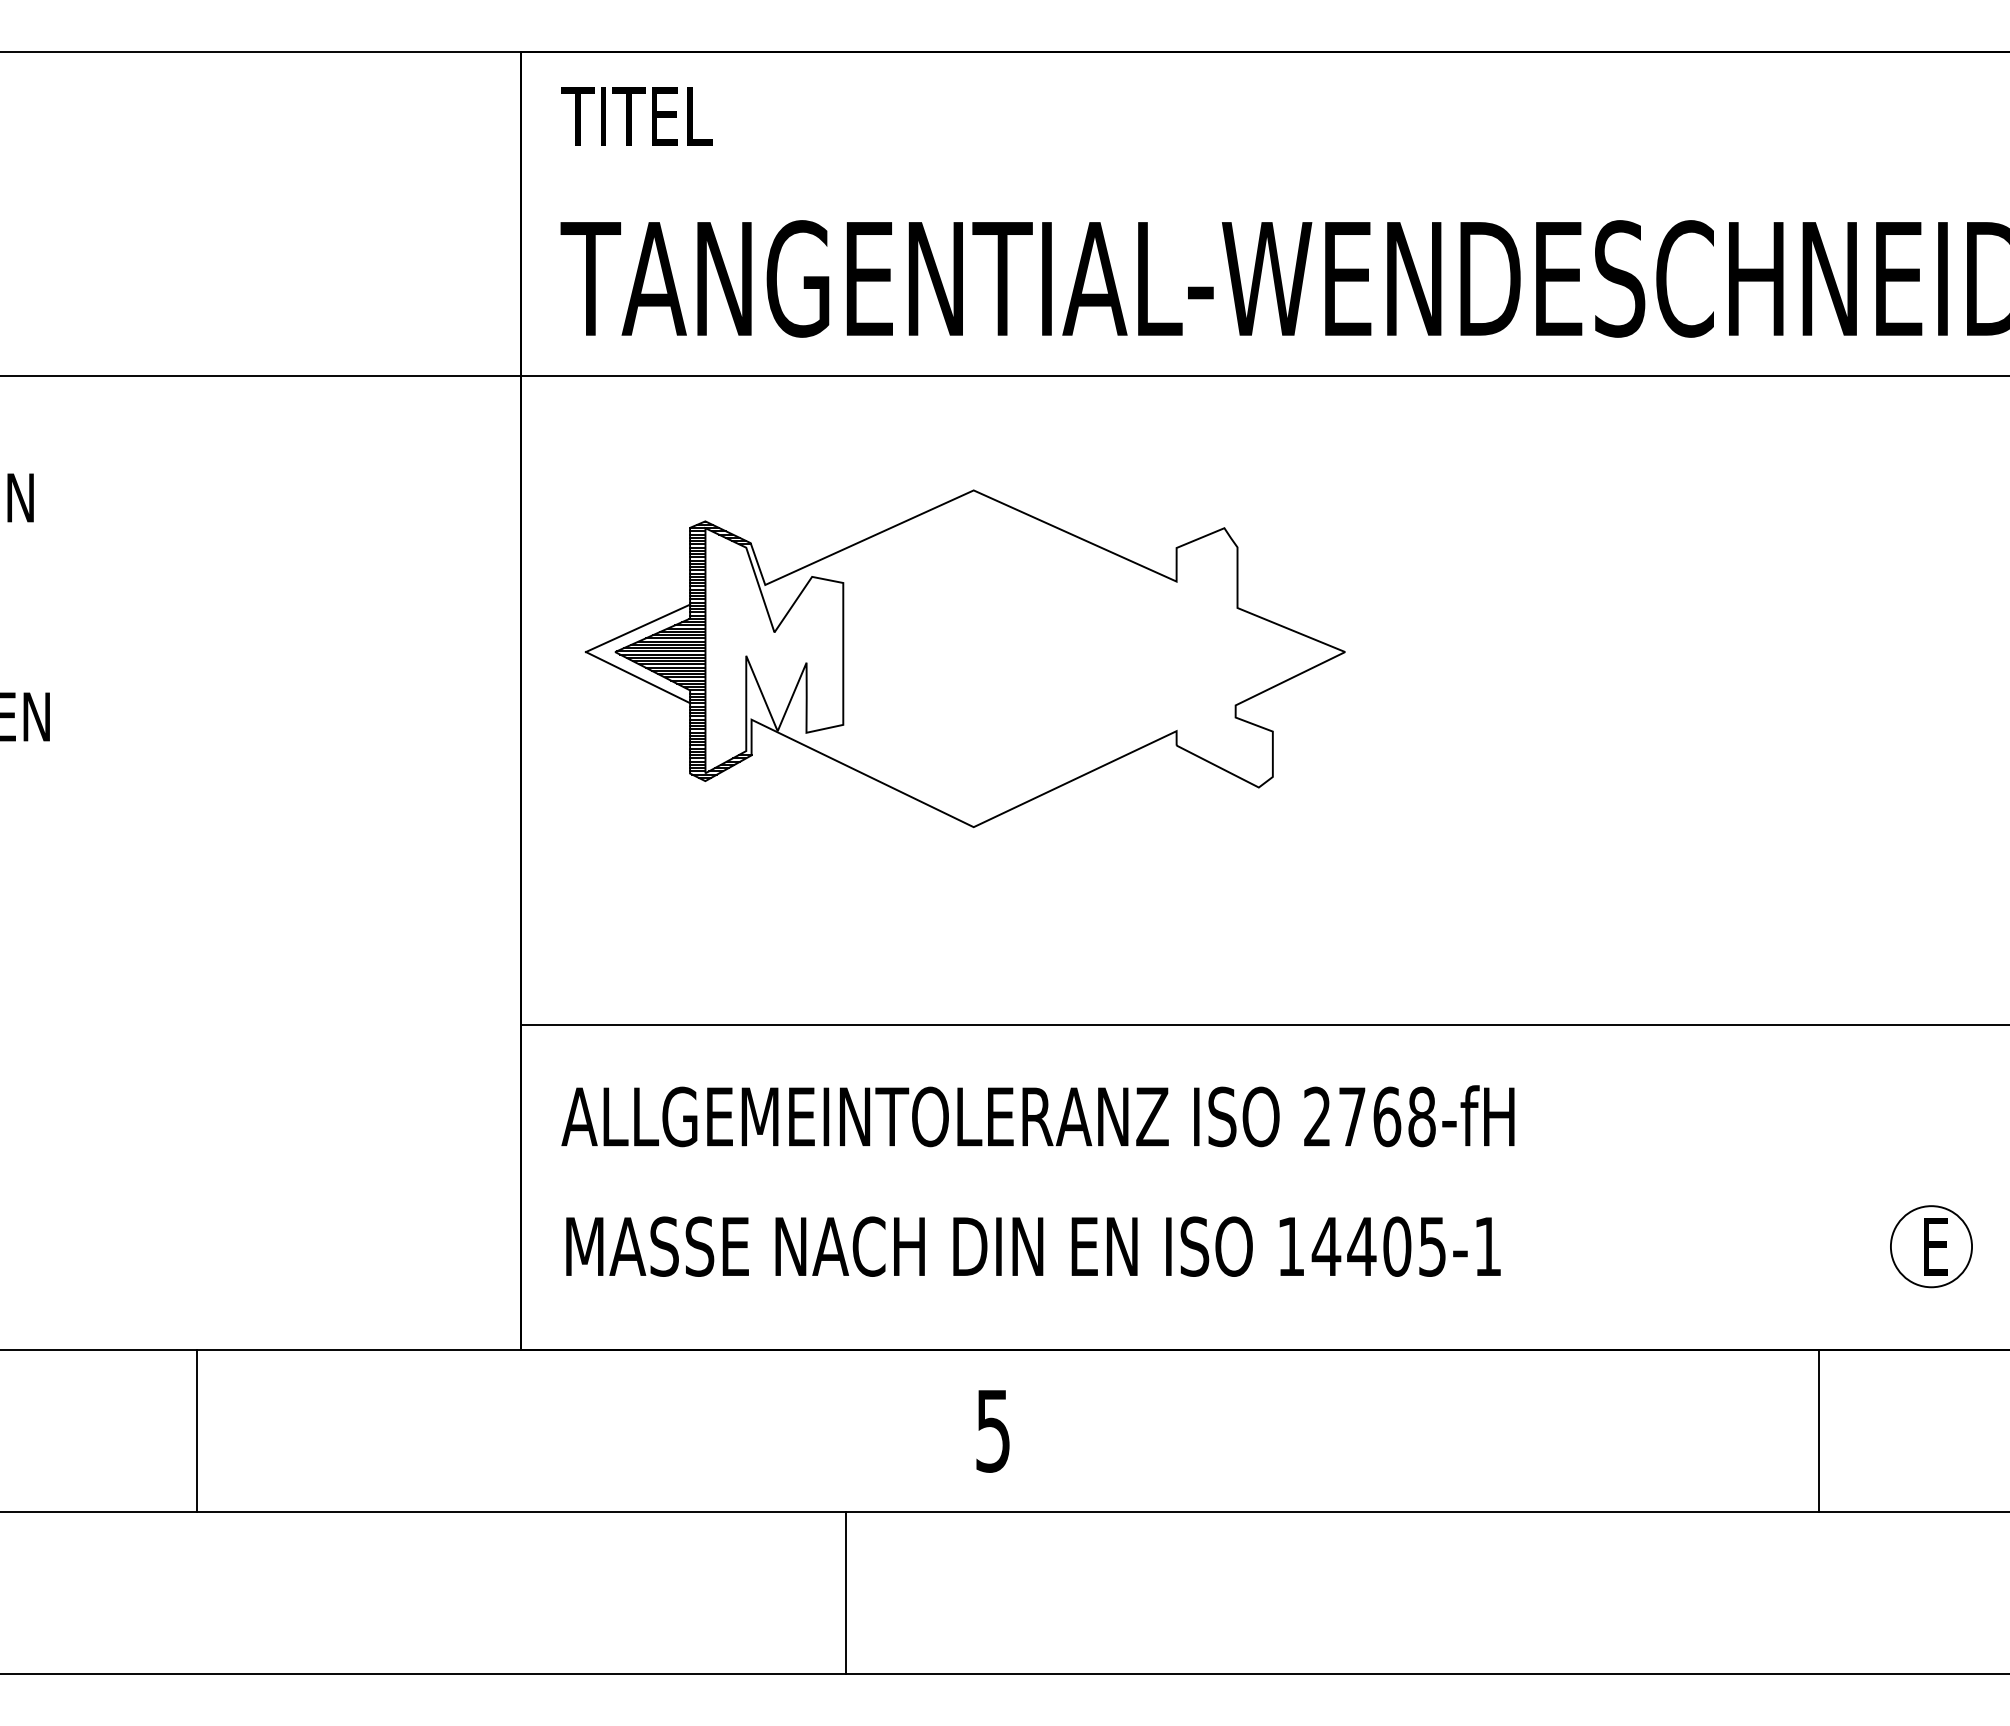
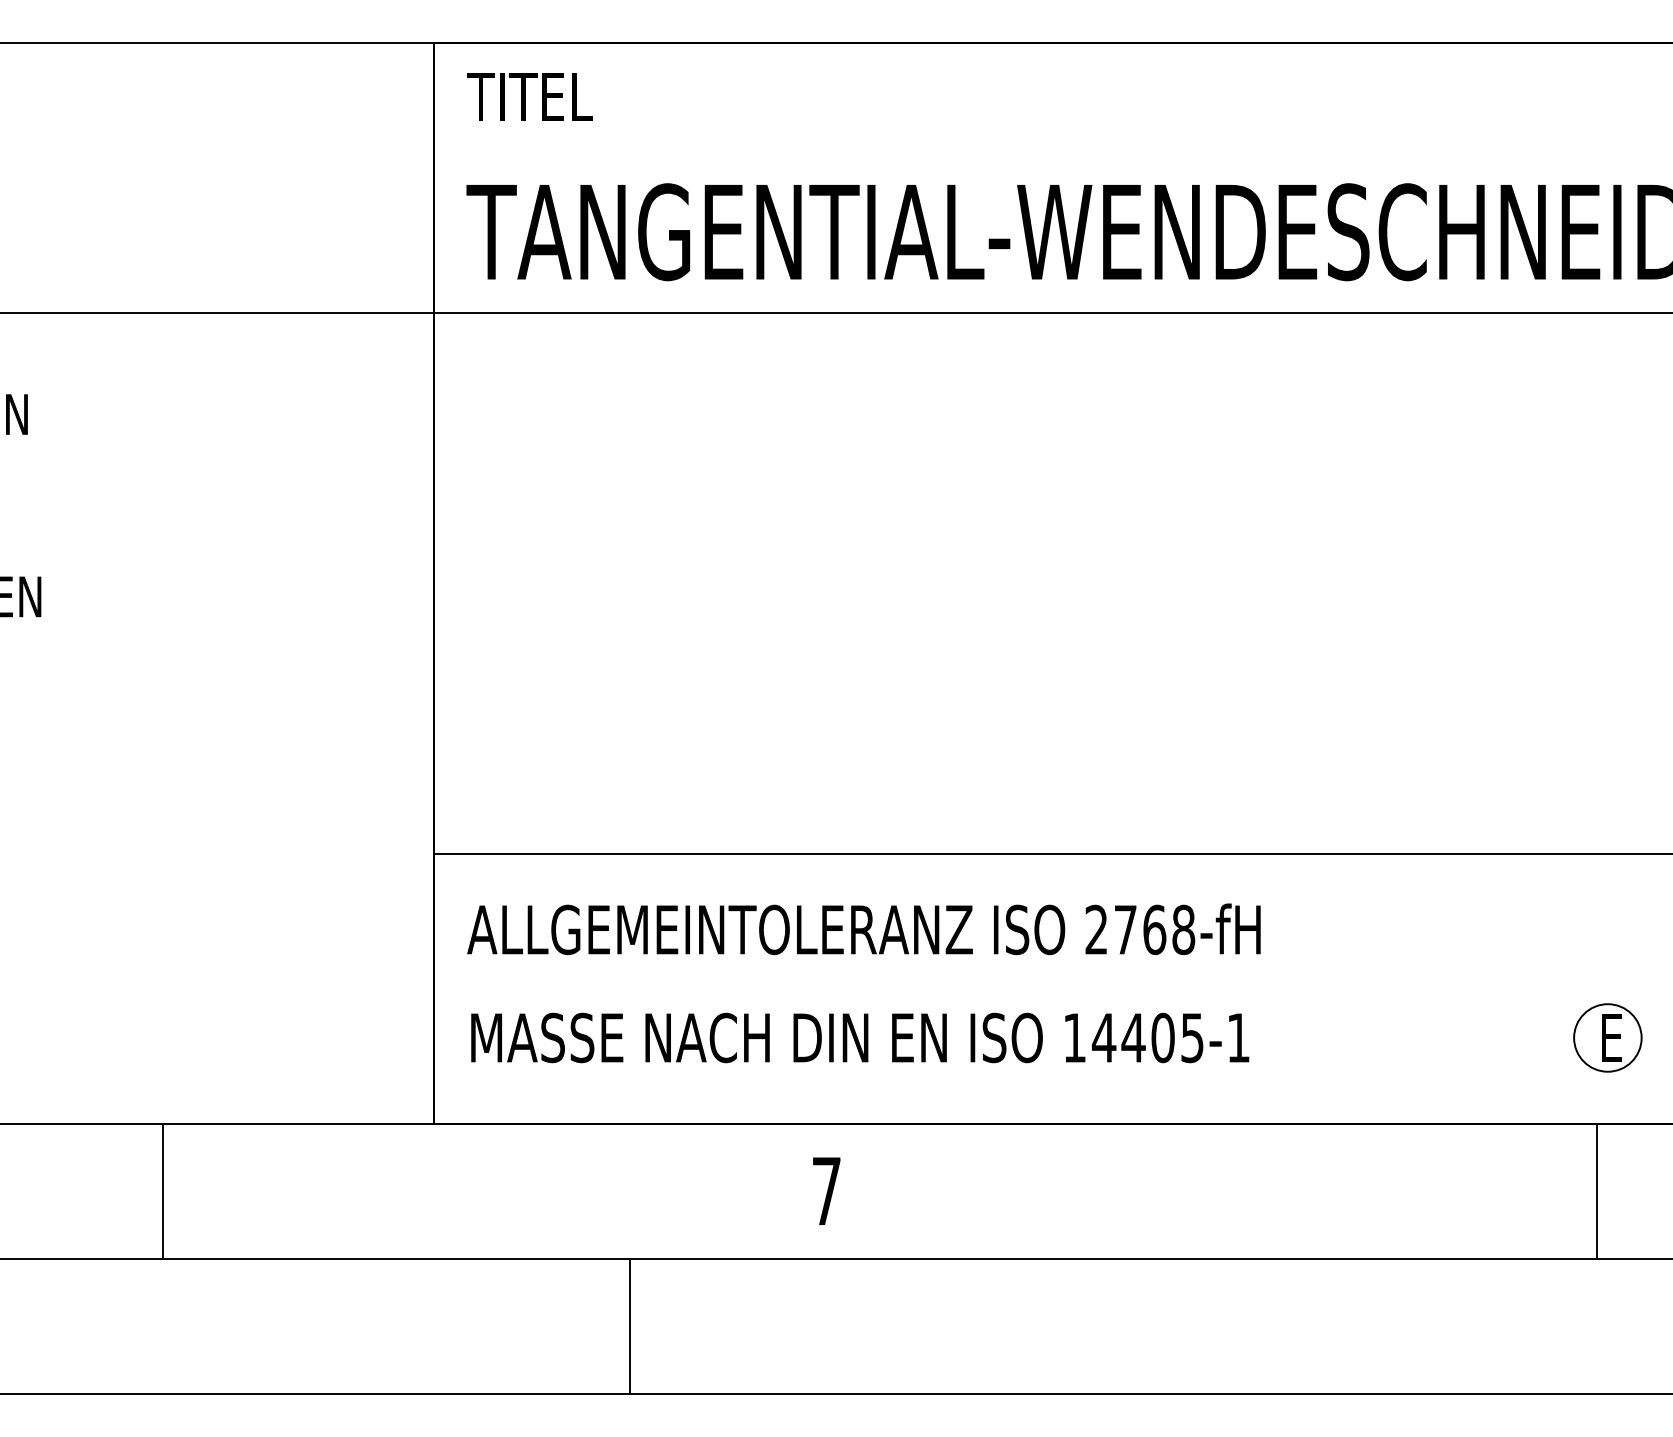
part: (964, 658) -> (802, 548), removed
line: (1819, 1430) -> (1597, 1191), moved
text: (992, 1431) -> (826, 1191), 5 -> 7
line: (845, 1592) -> (629, 1325), moved

